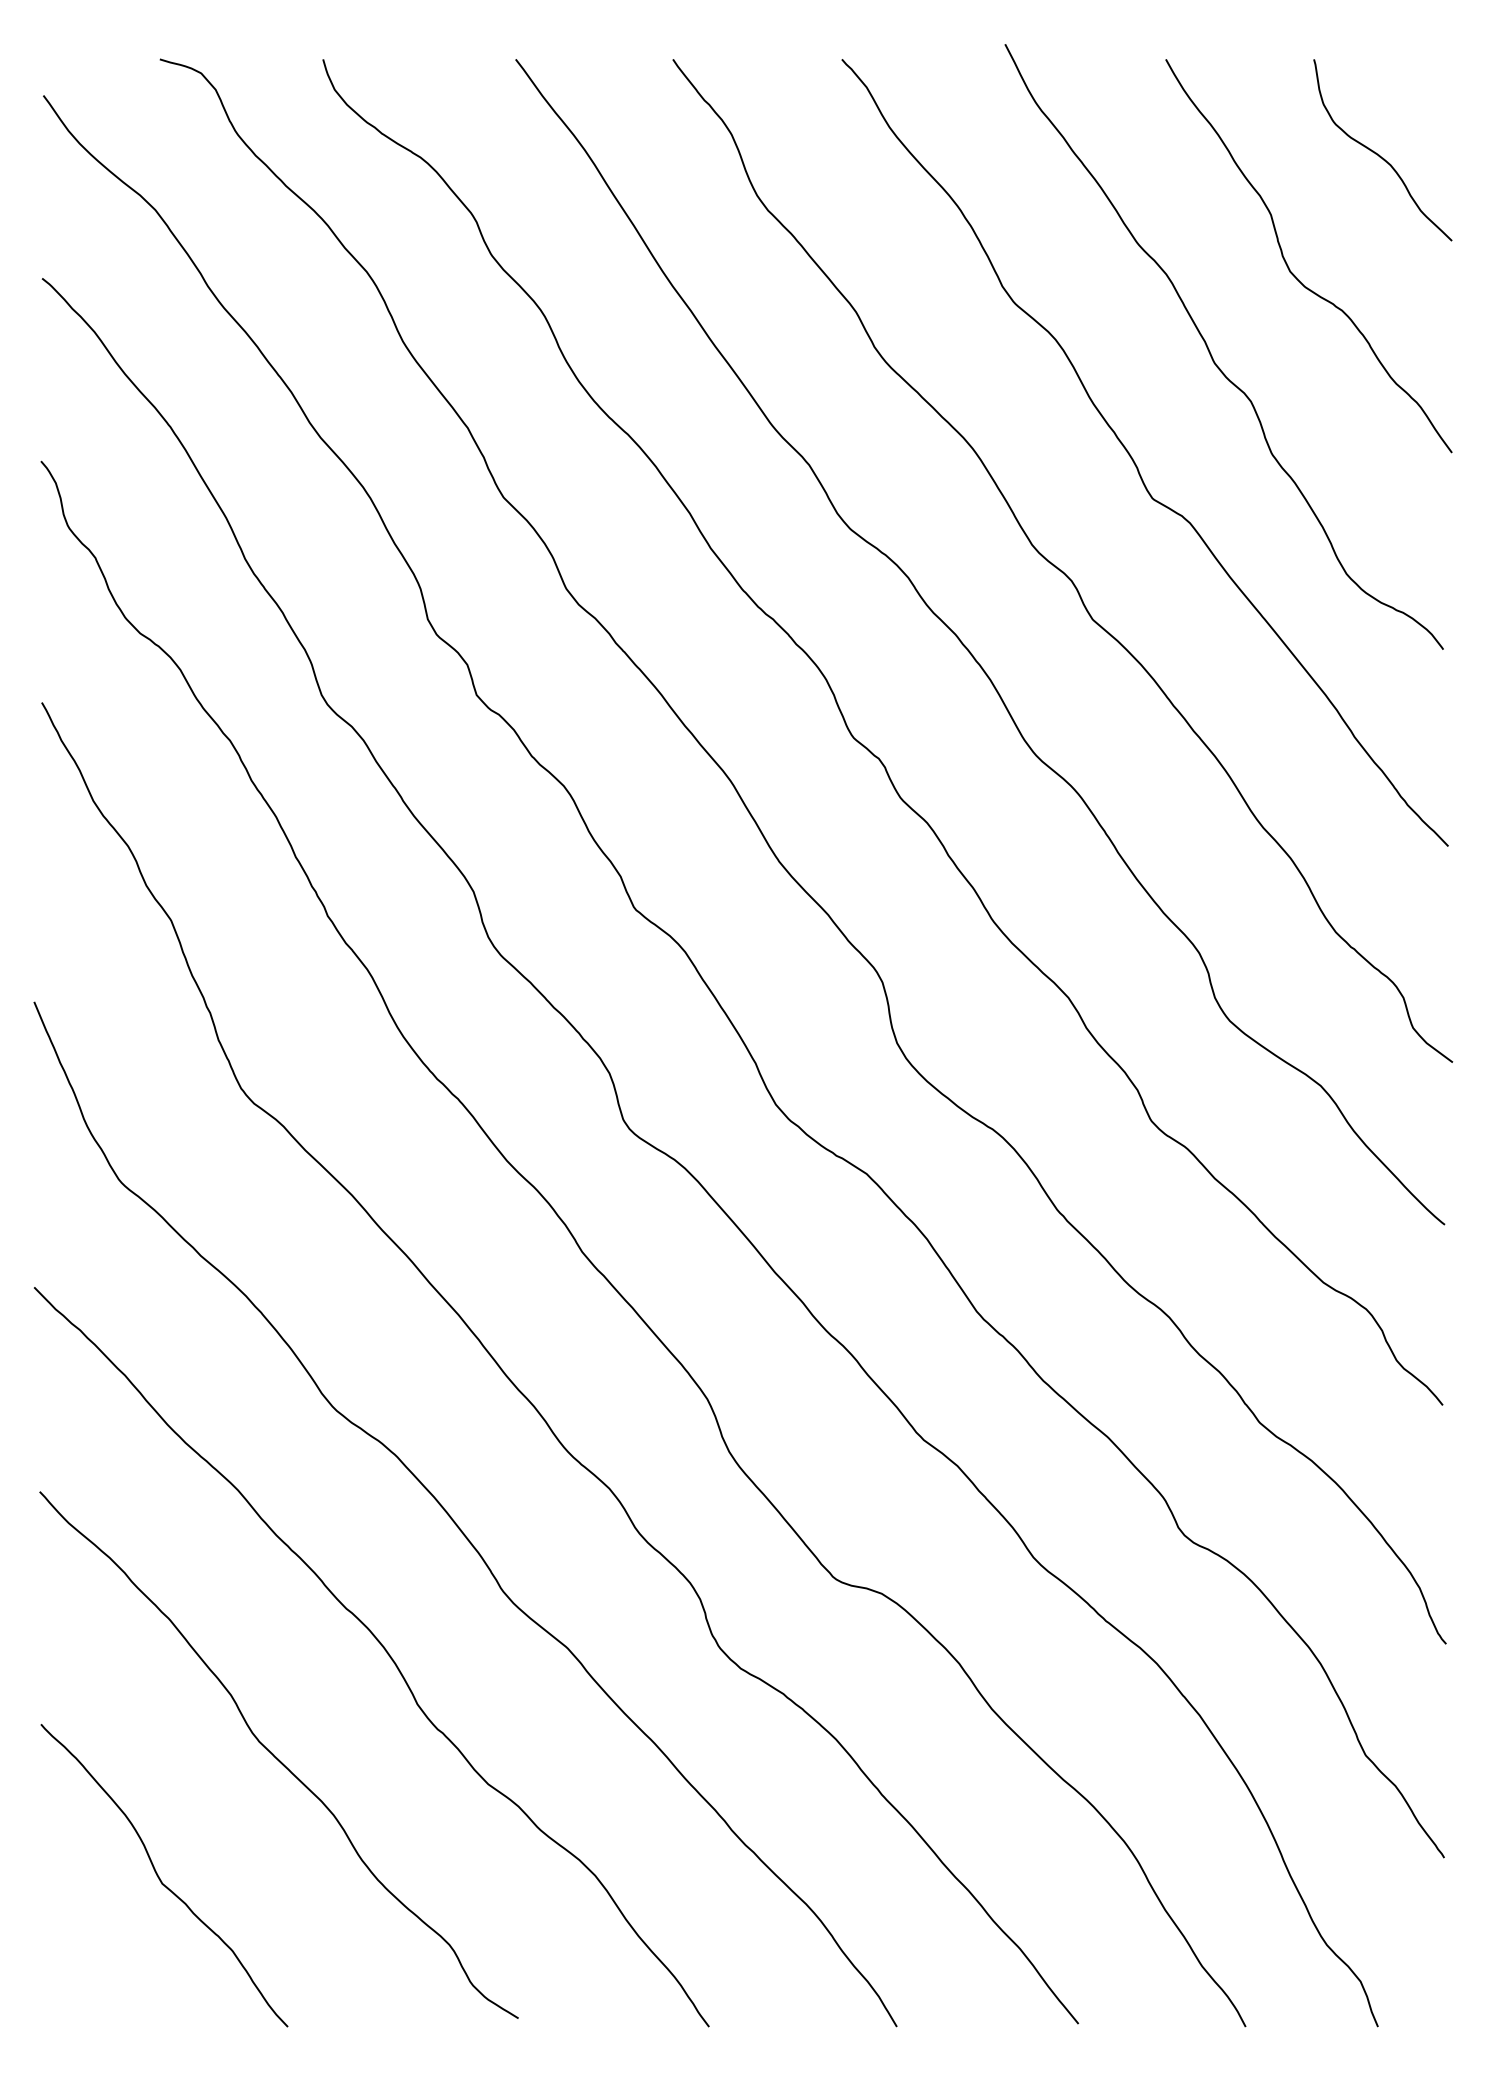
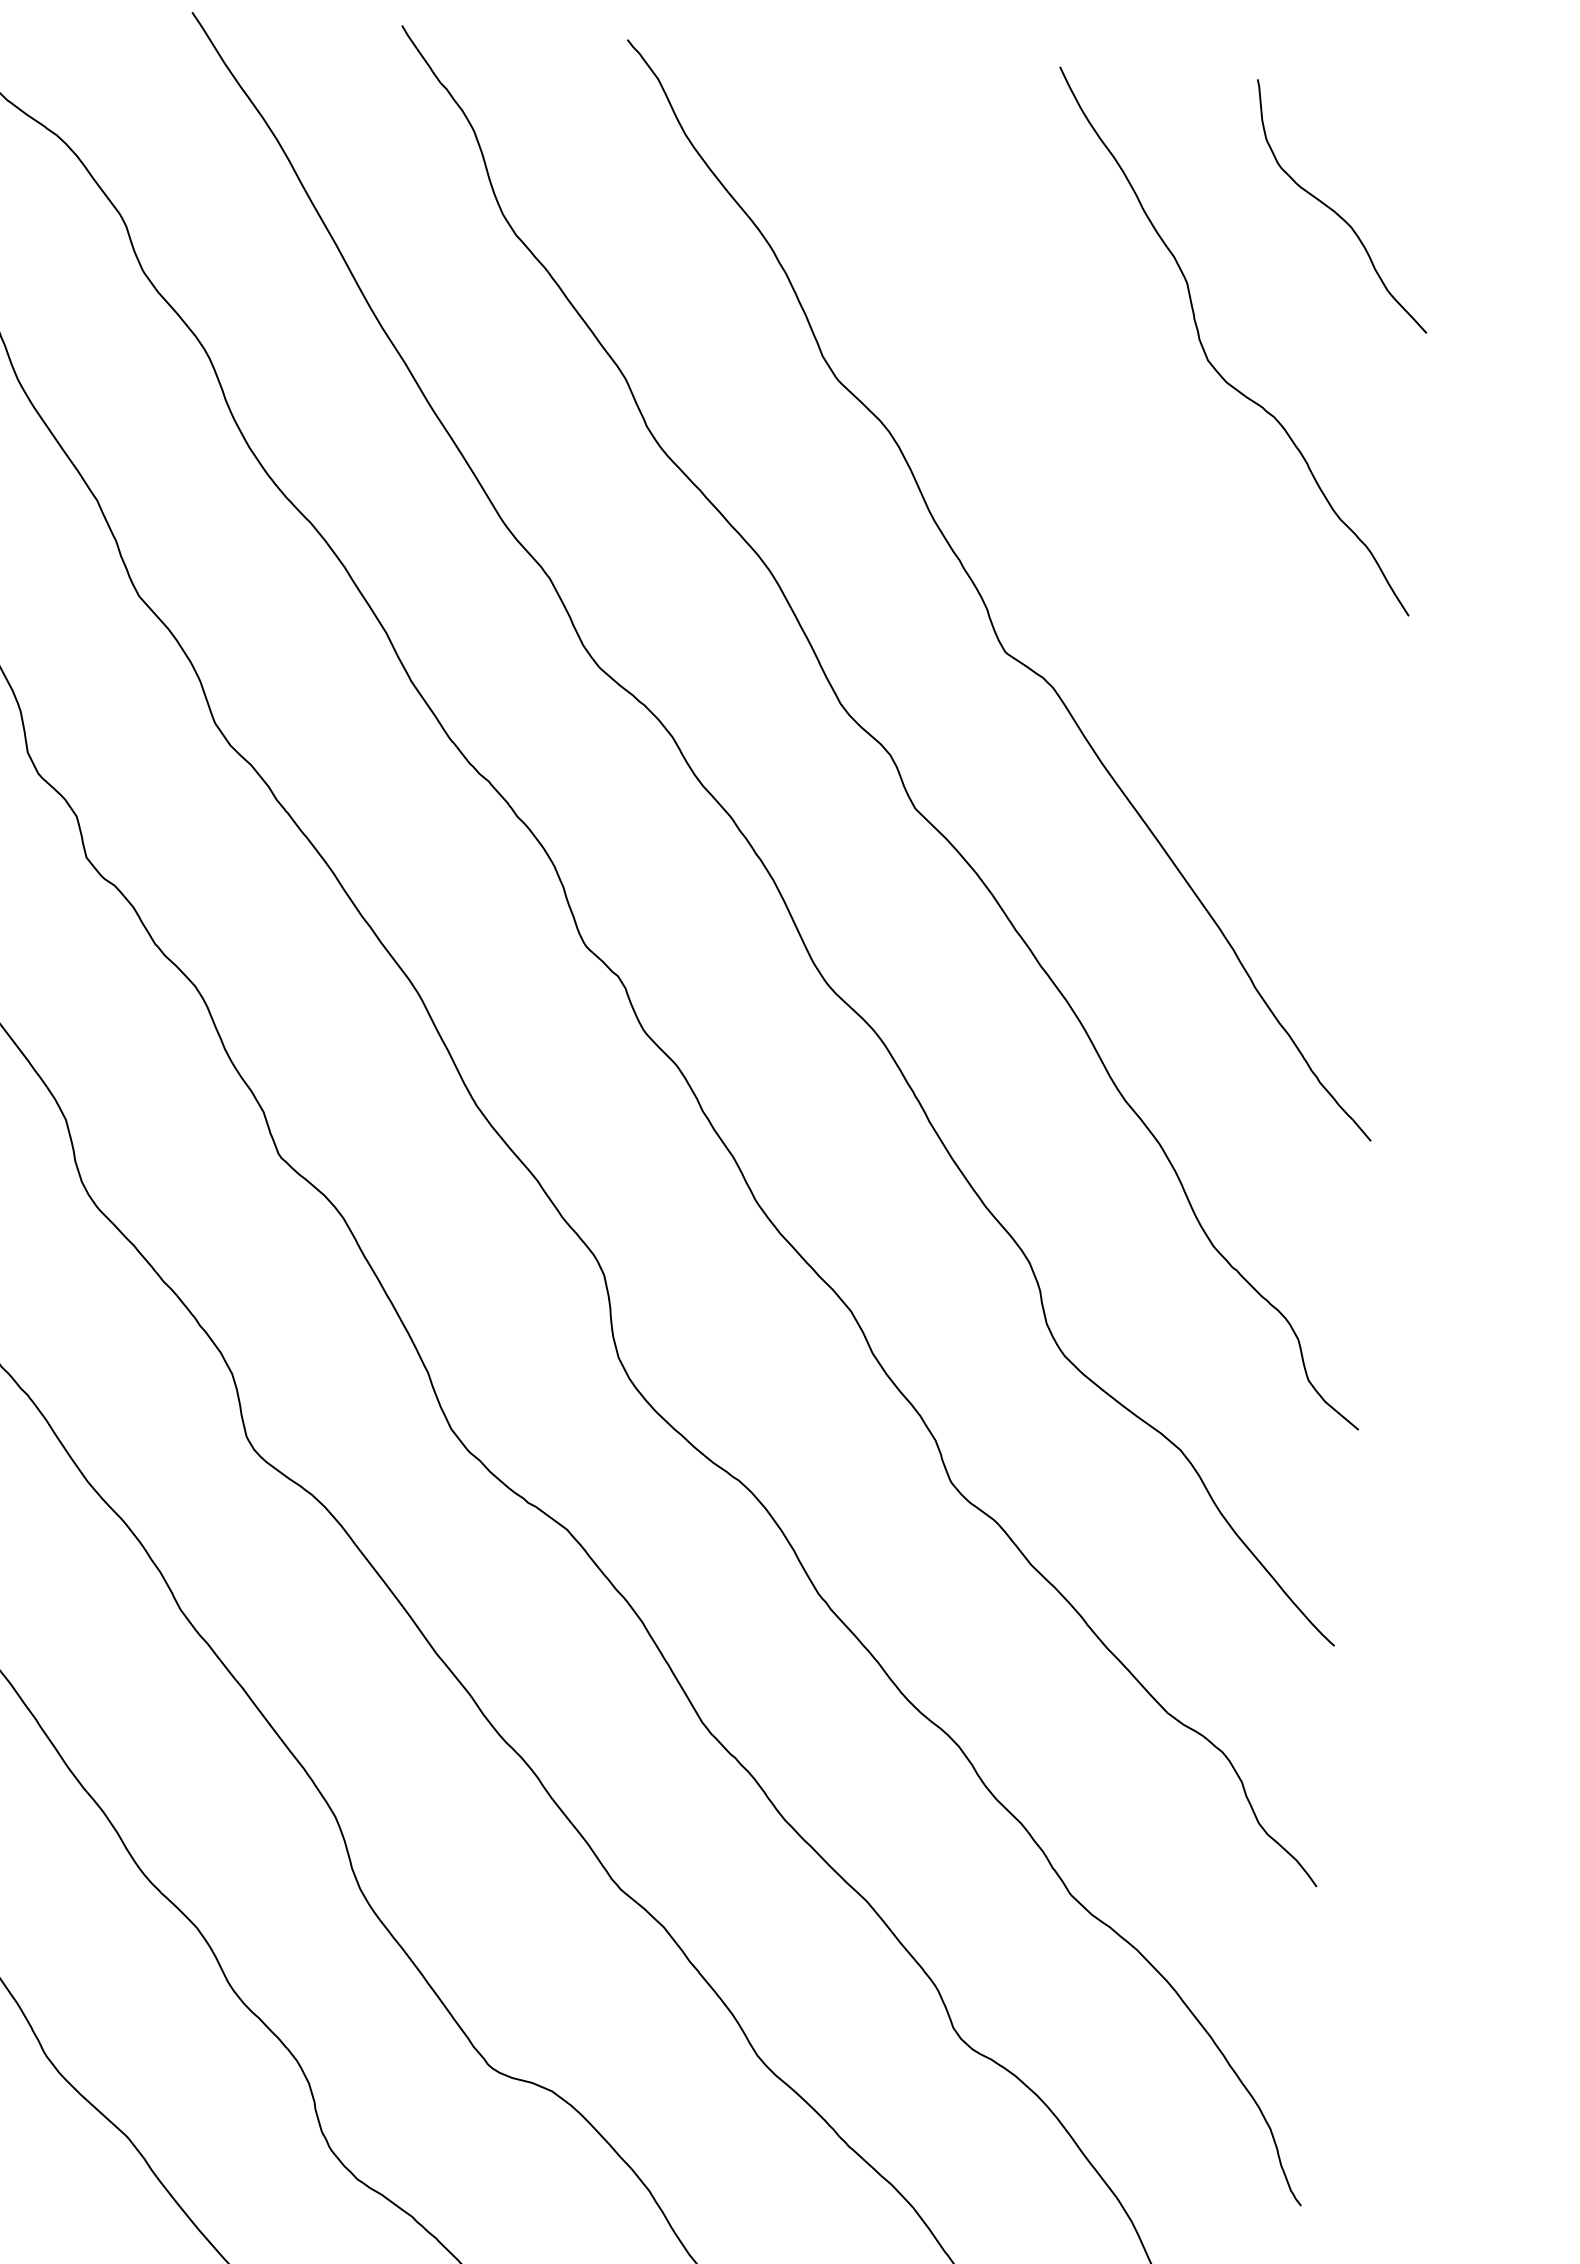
curve: (1211, 353) -> (1096, 463), removed

